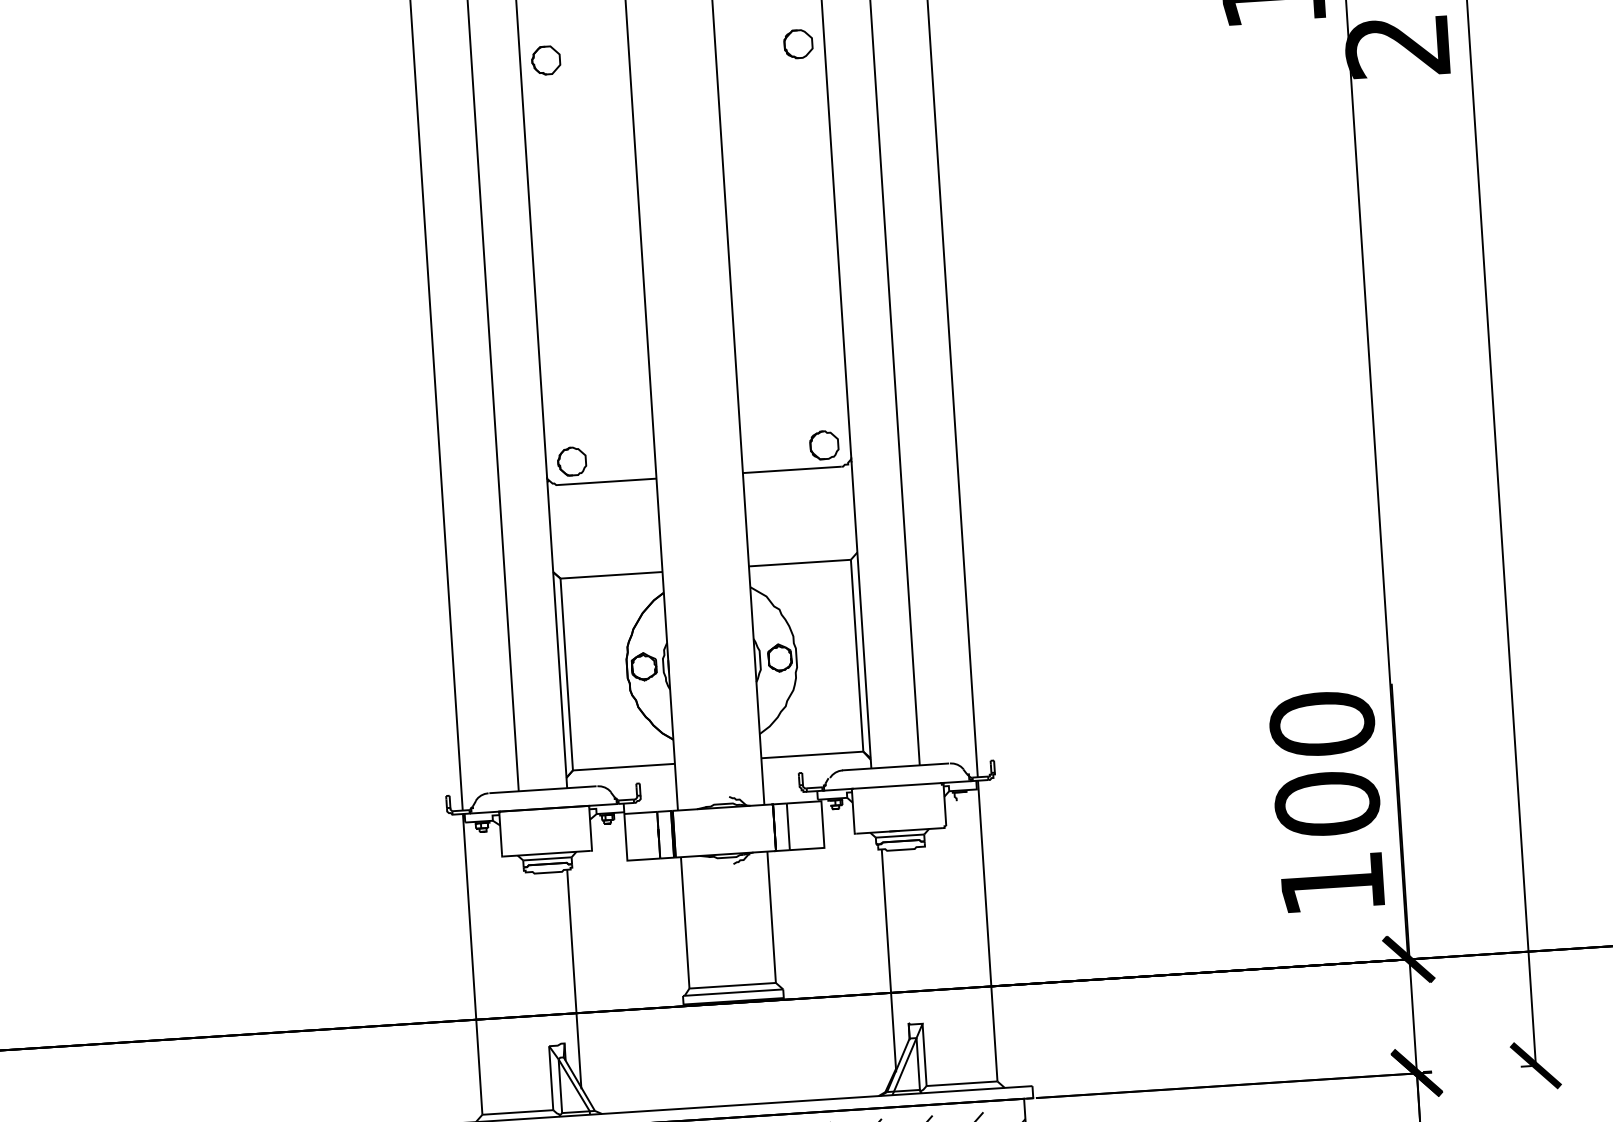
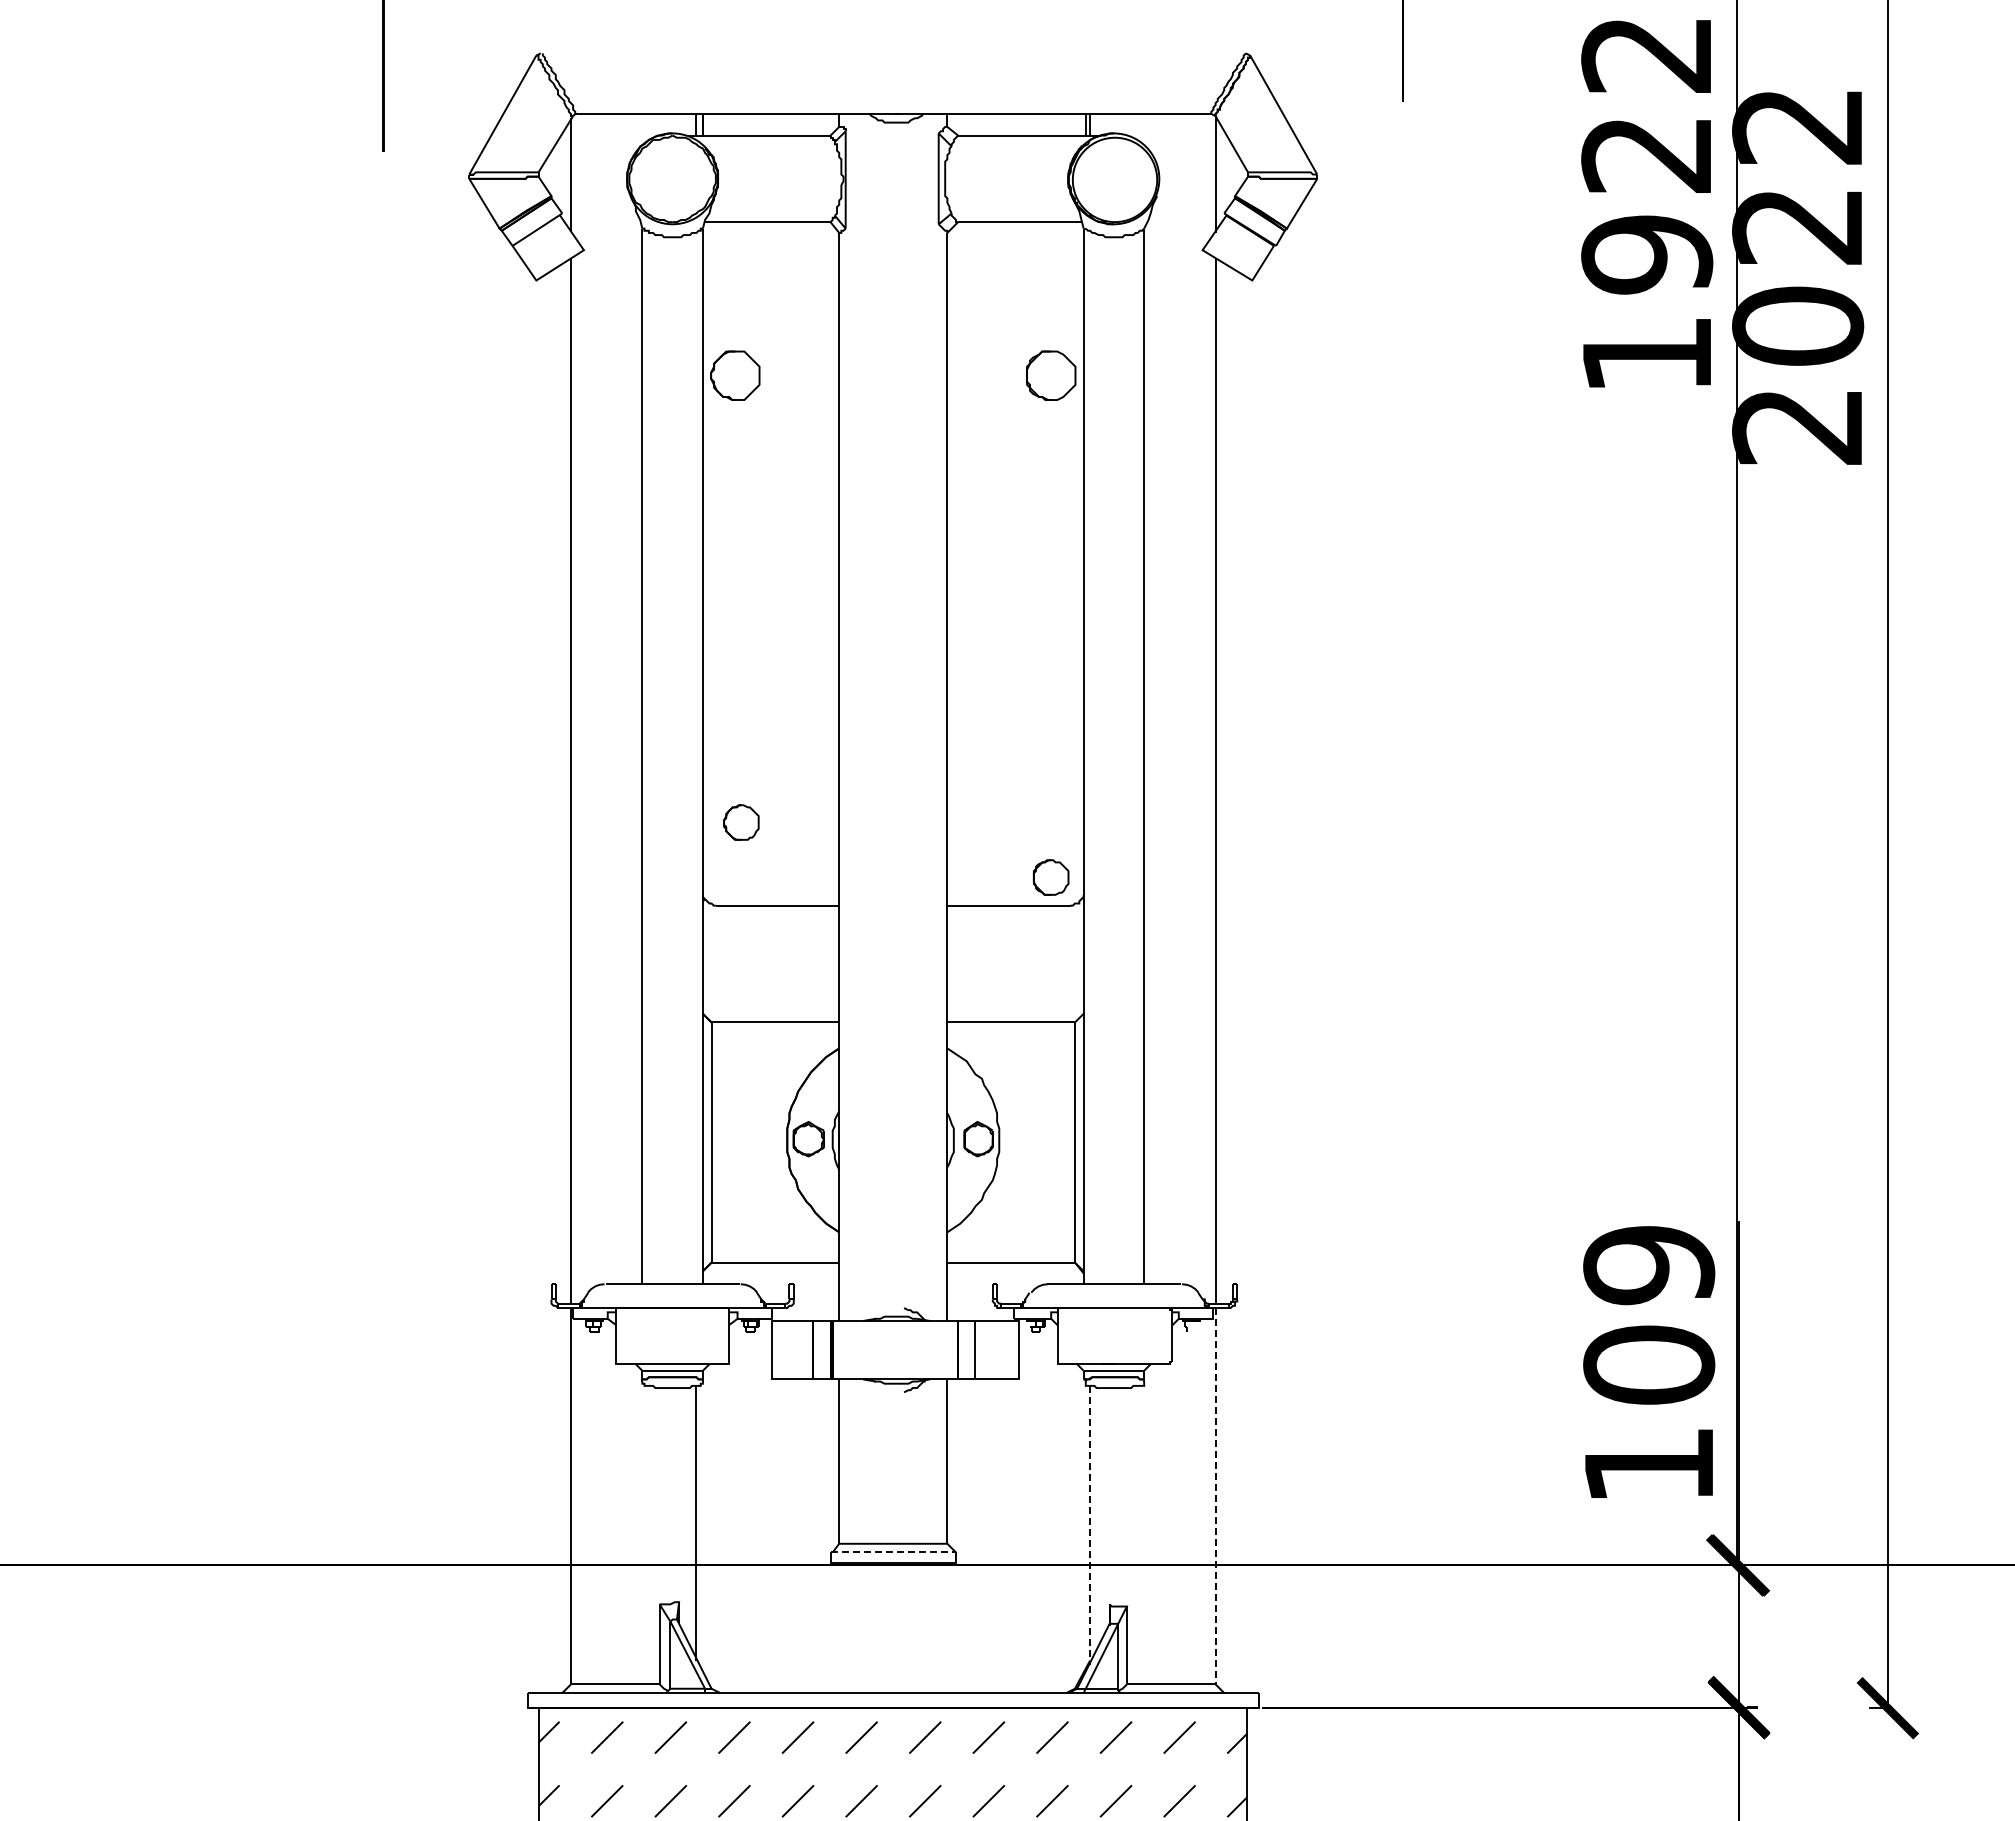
part: (797, 44) -> (1050, 375), size x1.4
part: (546, 60) -> (735, 375), size x1.4
part: (572, 461) -> (741, 822), moved
text: (1322, 724) -> (1649, 1265), 100 -> 109
line: (987, 931) -> (1215, 1496), solid -> dashed
line: (889, 960) -> (1090, 1525), solid -> dashed
line: (733, 992) -> (893, 1552), solid -> dashed

